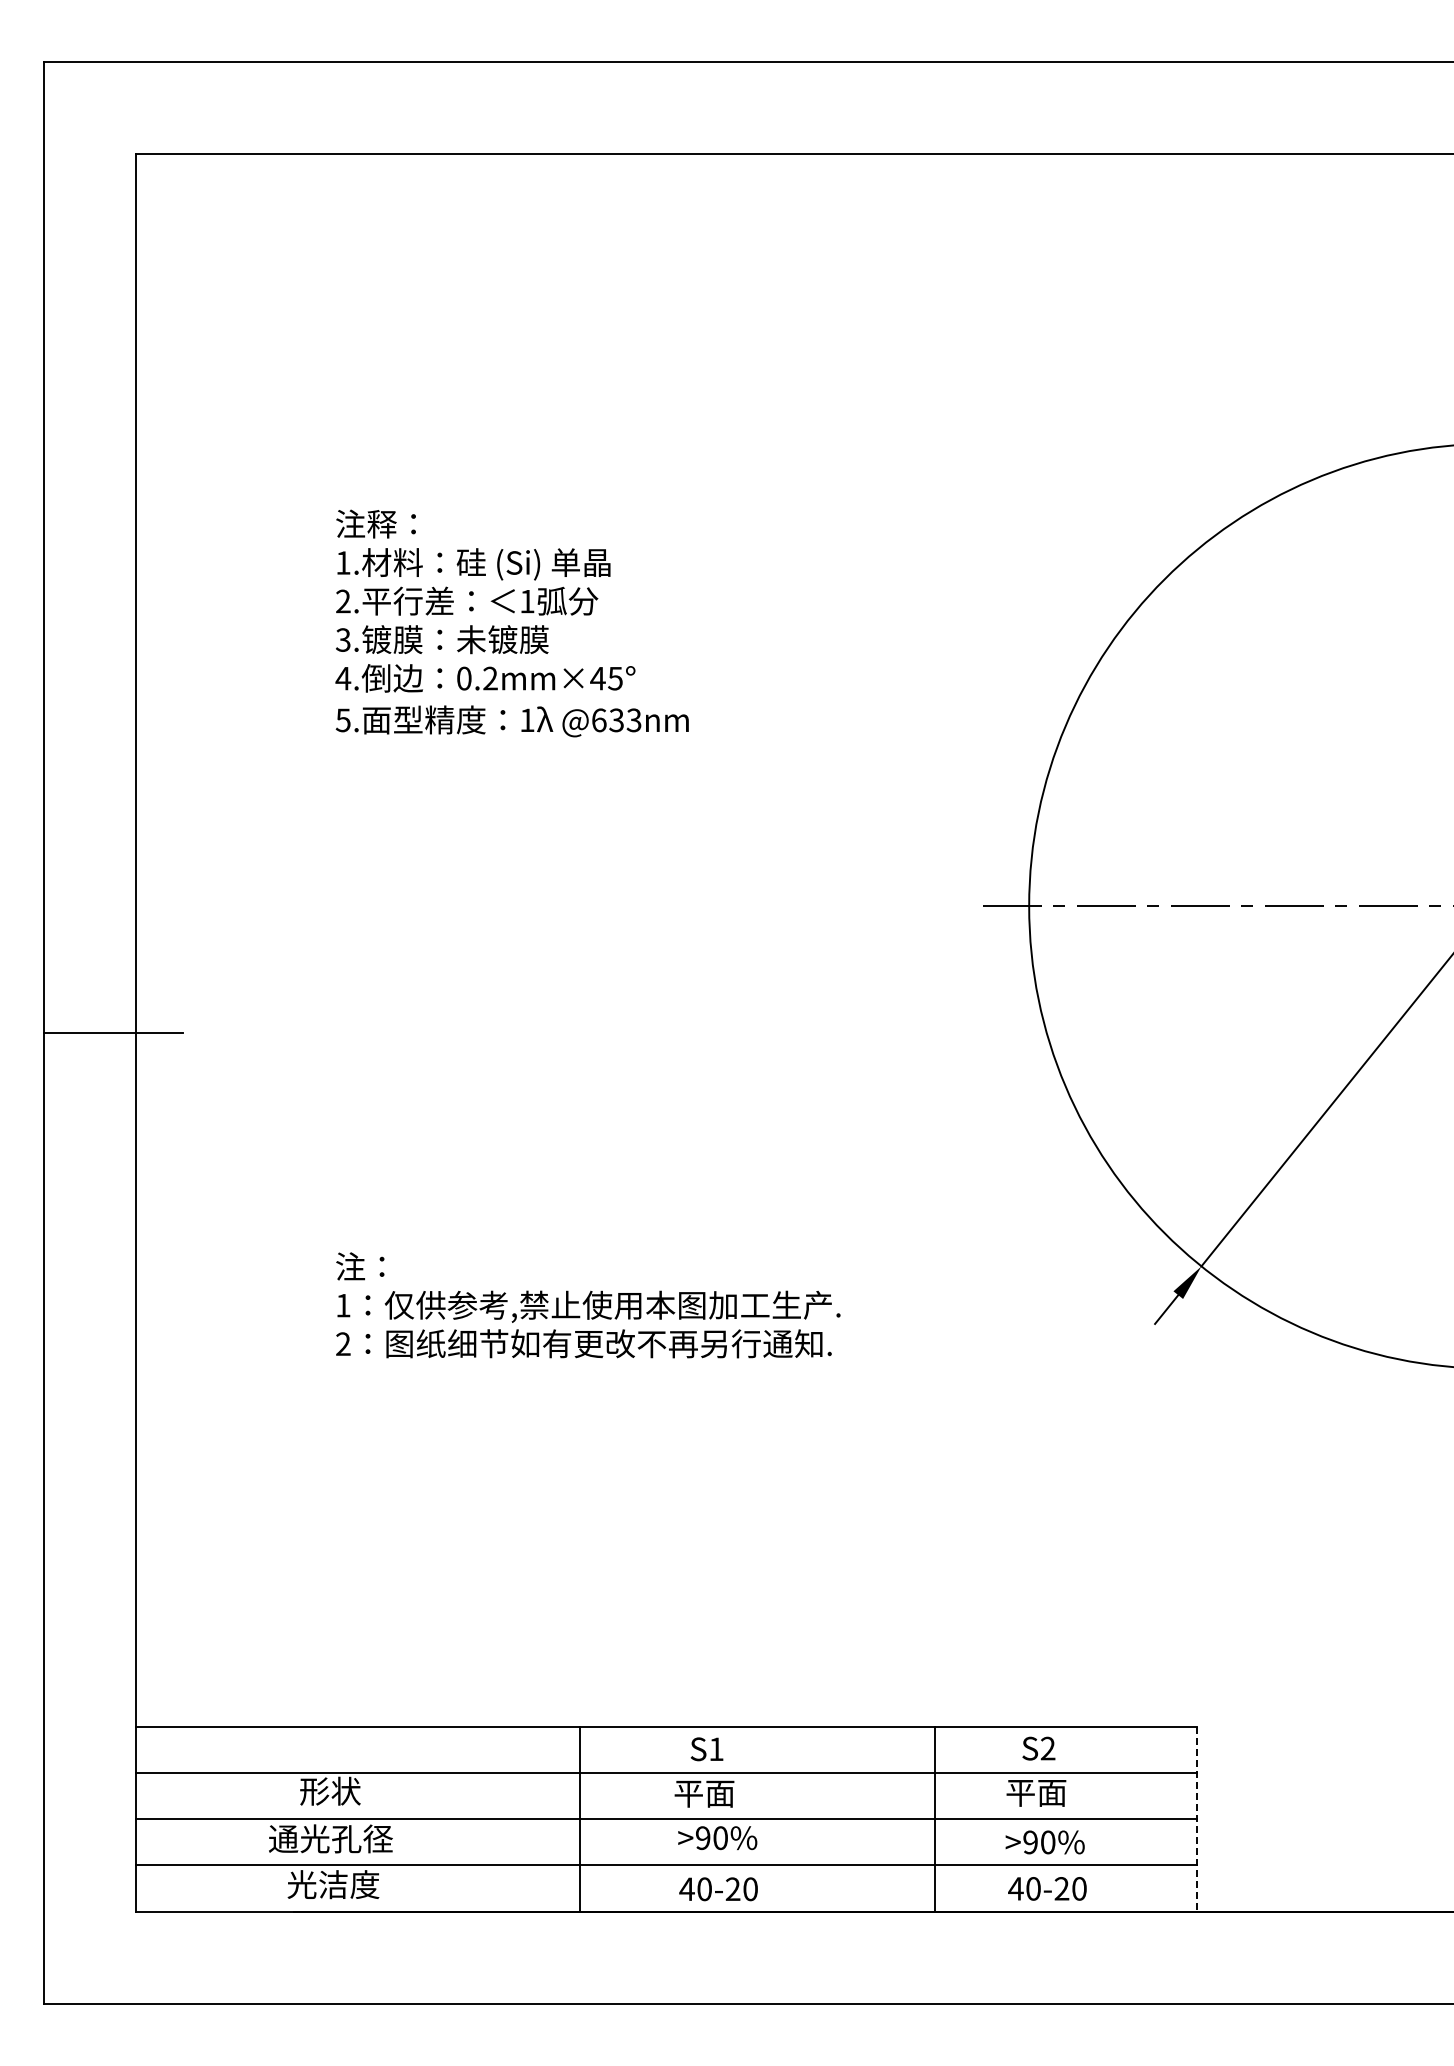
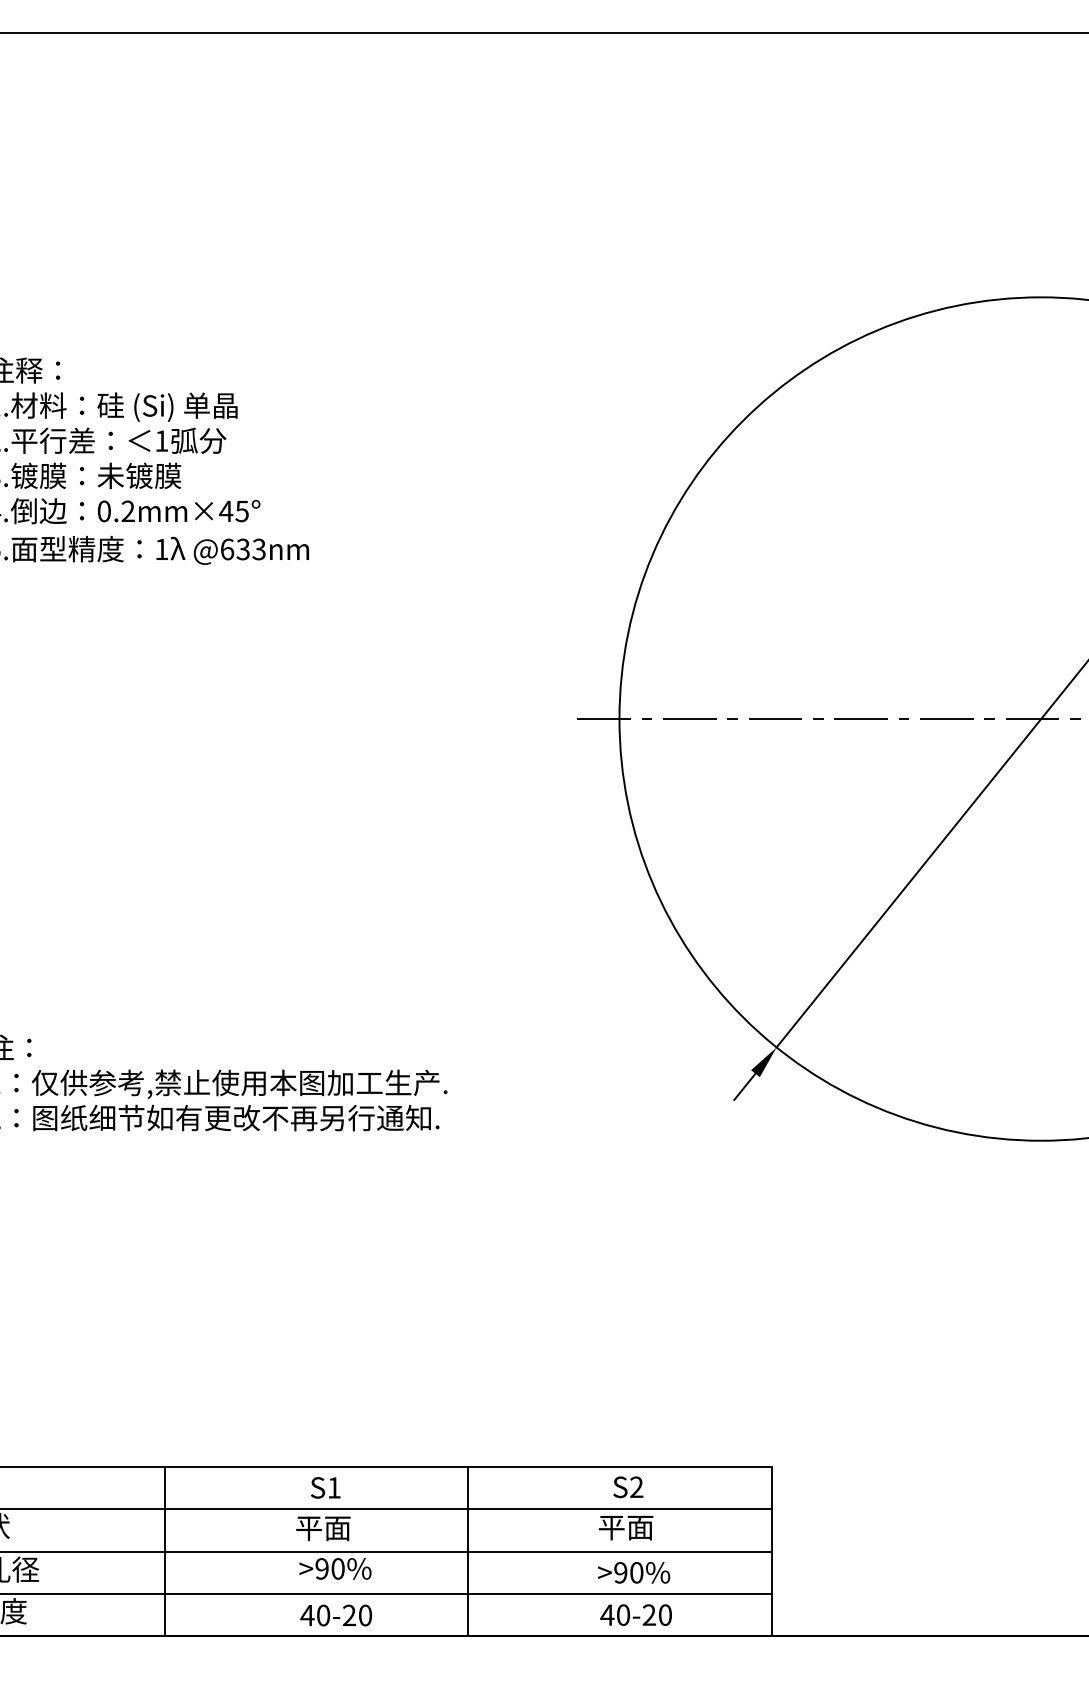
line: (579, 1818) -> (164, 1550), moved
line: (934, 1818) -> (468, 1550), moved
line: (1196, 1819) -> (772, 1551), dashed -> solid

